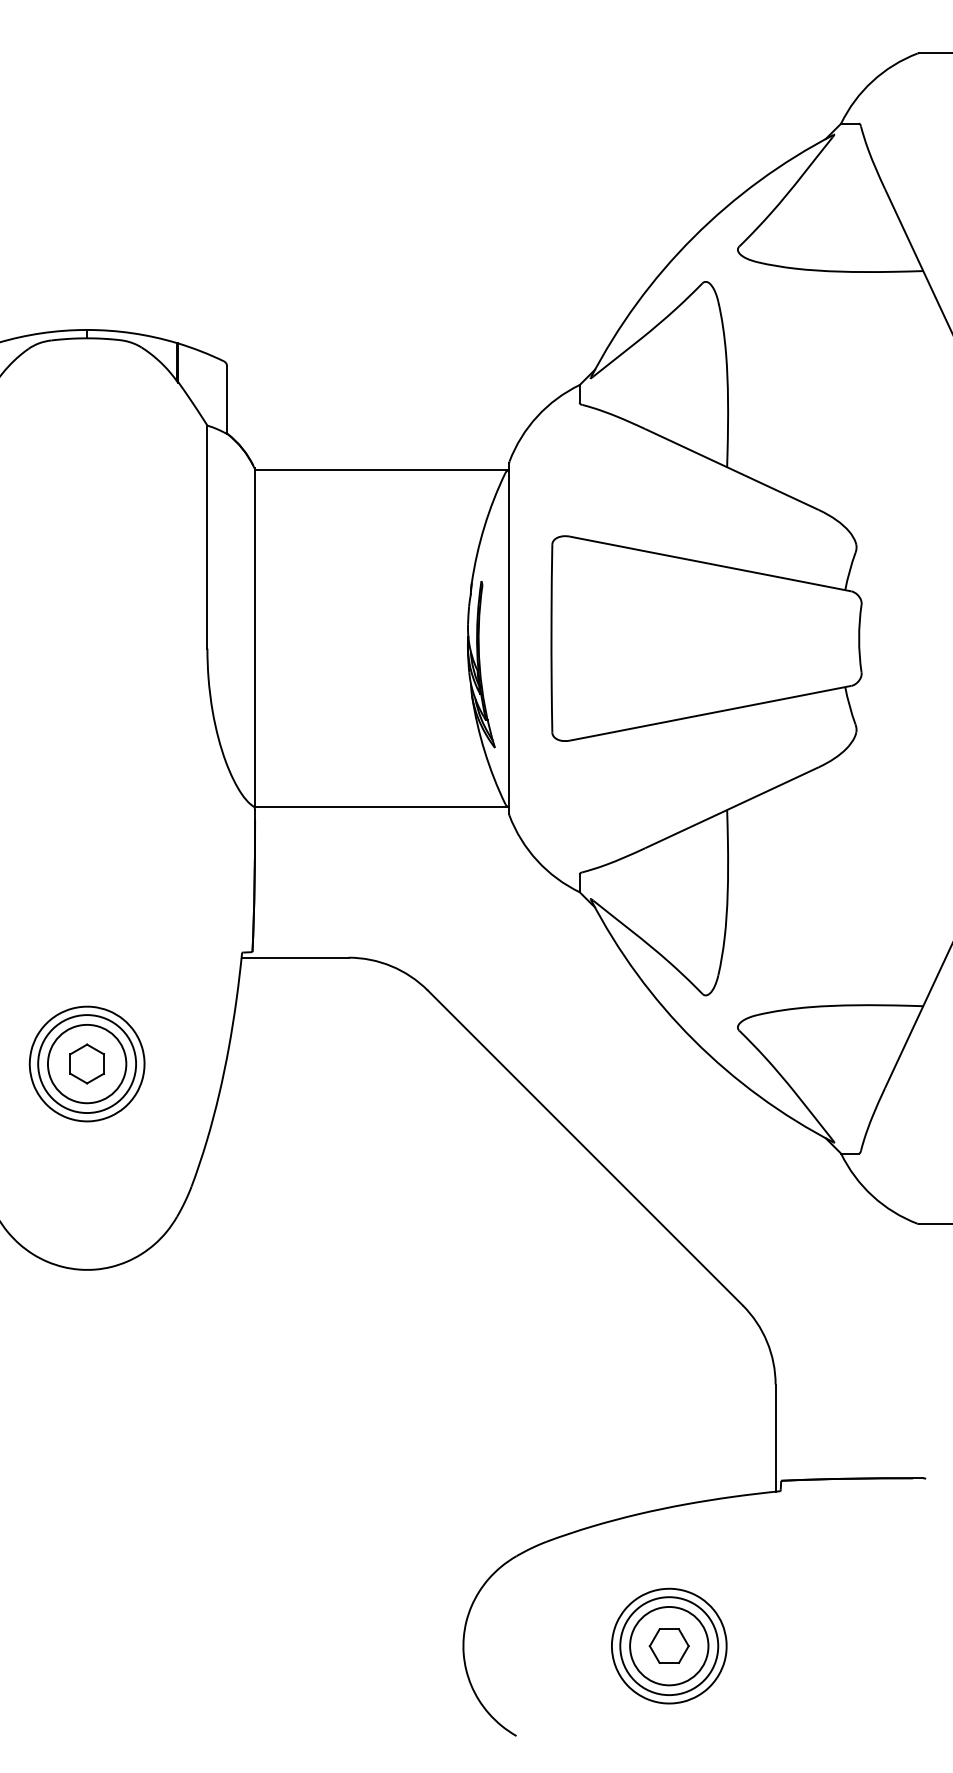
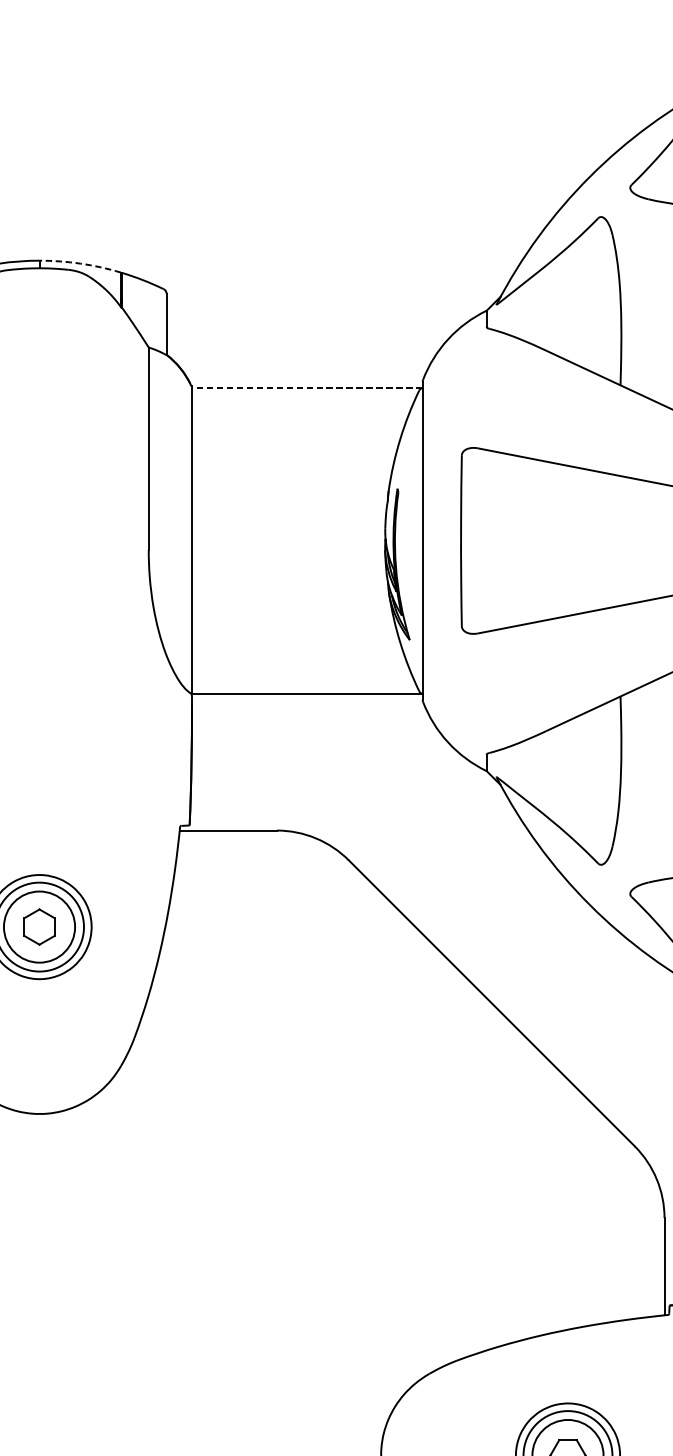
arc: (132, 333) -> (80, 263), solid -> dashed
line: (381, 469) -> (306, 387), solid -> dashed

